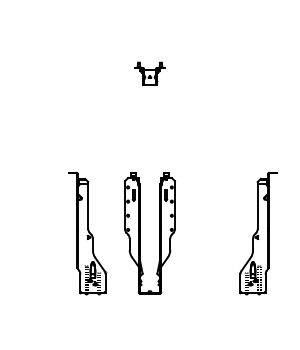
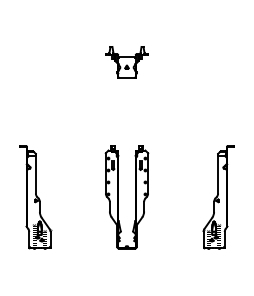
part: (149, 73) -> (126, 62), size x1.67
part: (87, 233) -> (35, 197), moved

